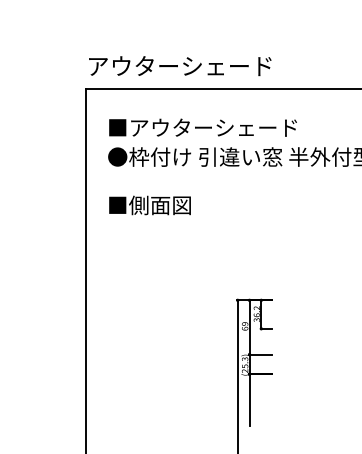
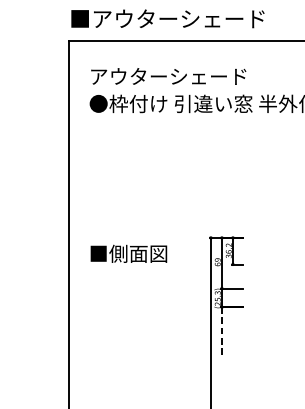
text: (191, 66) -> (167, 19), アウターシェード -> ■アウターシェード
text: (202, 127) -> (177, 76), ■アウターシェード -> アウターシェード
text: (149, 205) -> (128, 253), moved
line: (249, 400) -> (221, 331), solid -> dashed

